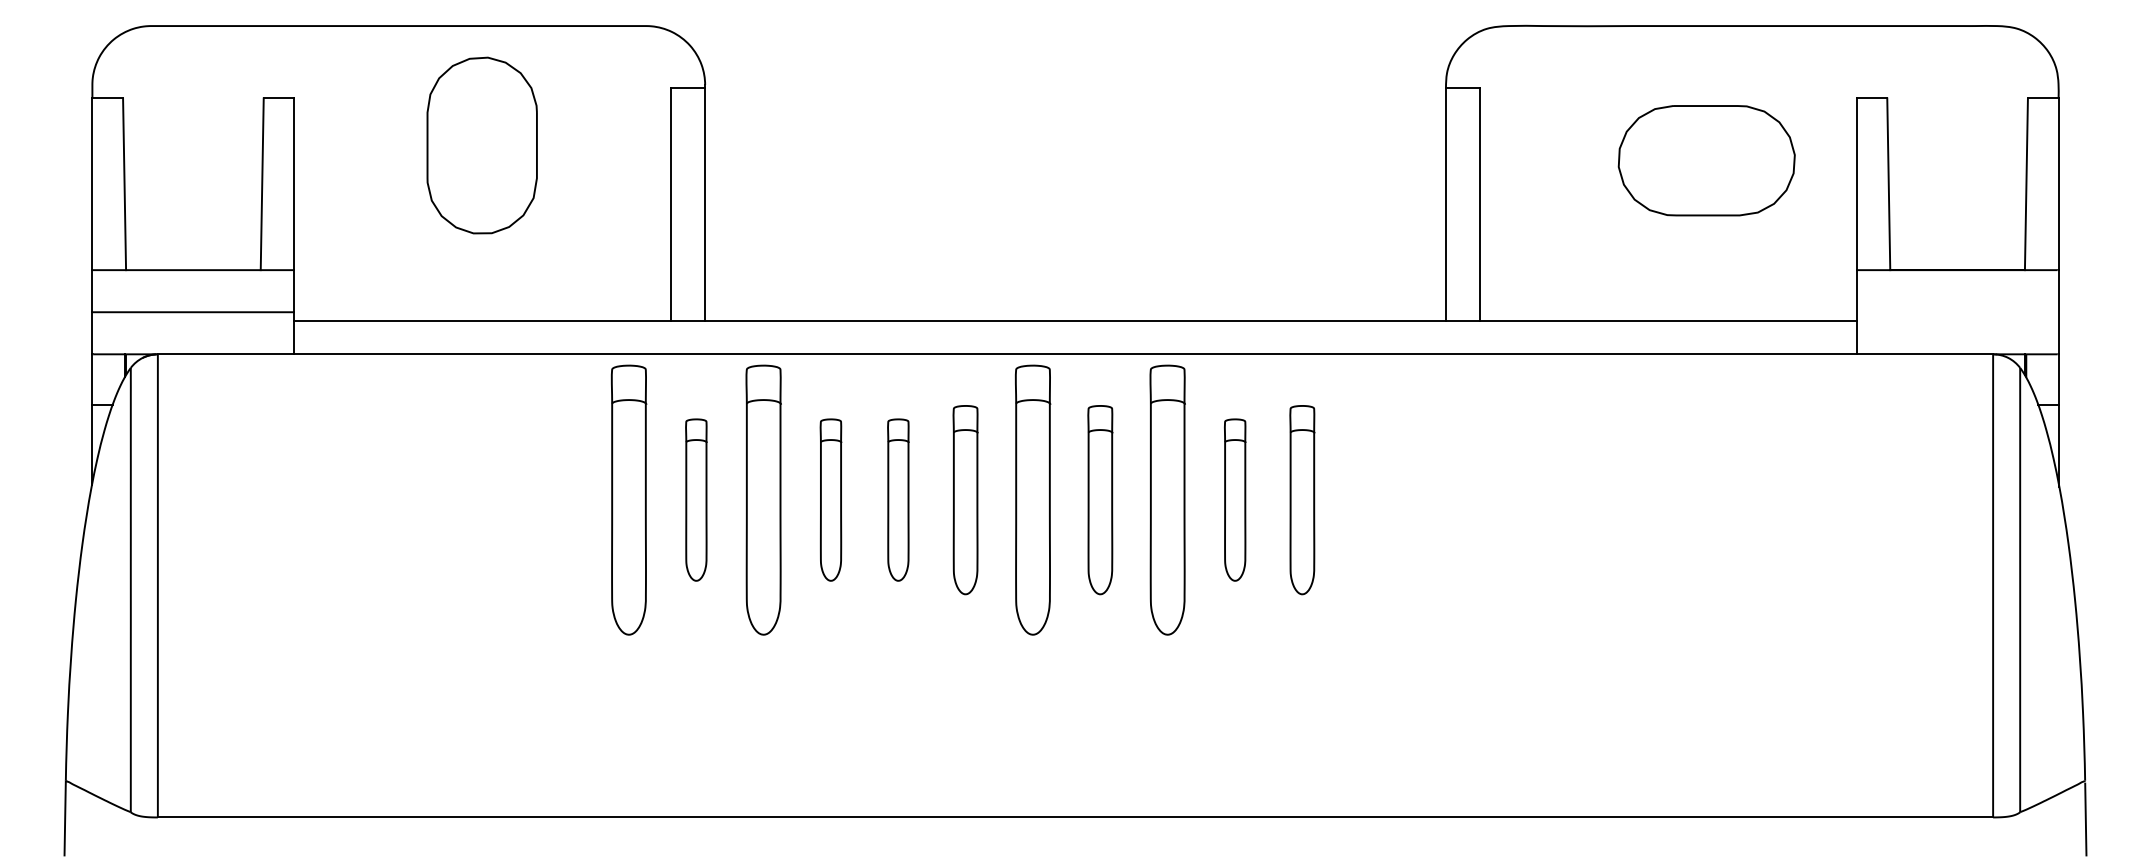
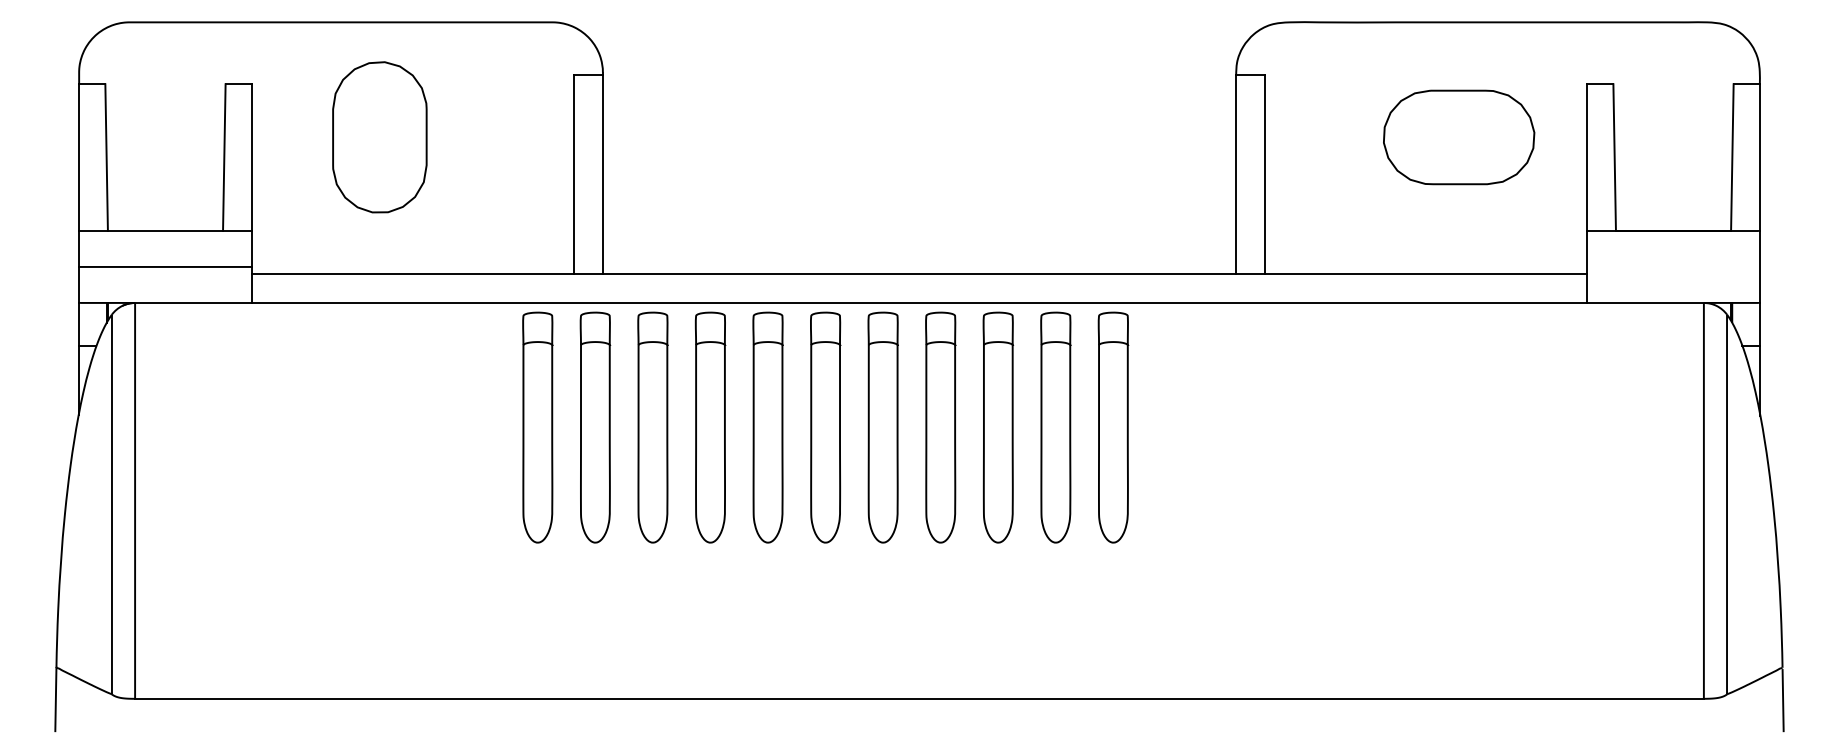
part: (481, 145) -> (379, 137), moved
part: (696, 499) -> (595, 427), size x1.67
part: (830, 499) -> (710, 427), size x1.67
part: (898, 499) -> (768, 427), size x1.67
part: (965, 499) -> (825, 427), size x1.43
part: (1100, 499) -> (940, 427), size x1.43
part: (1235, 499) -> (1056, 427), size x1.67
part: (1302, 499) -> (1113, 427), size x1.43

